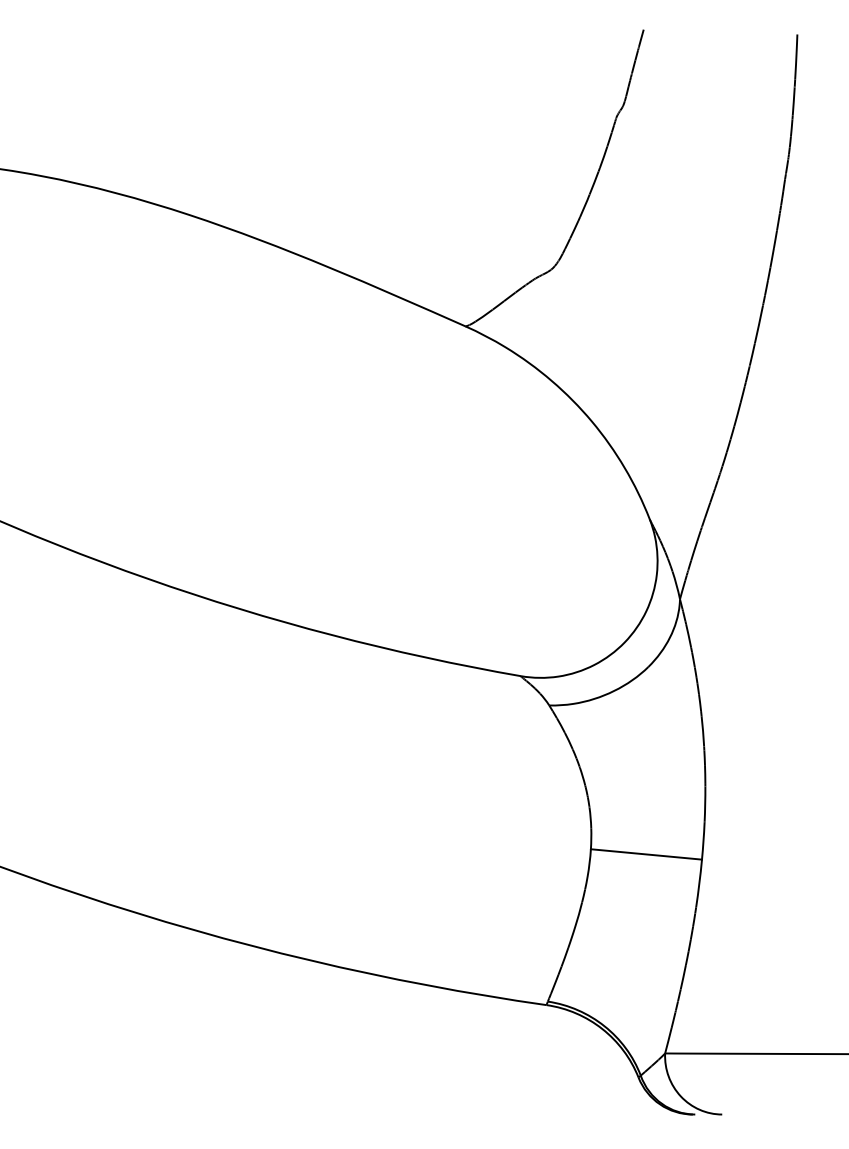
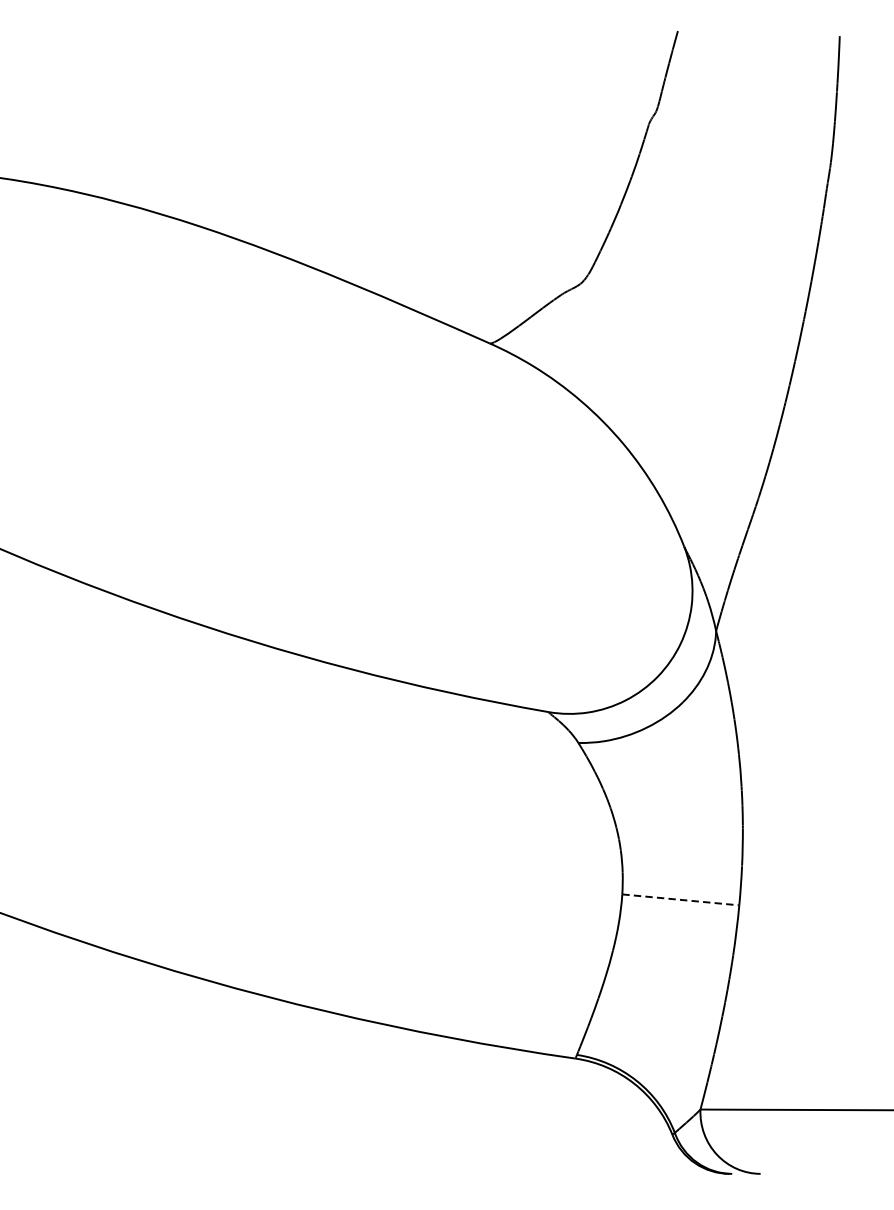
line: (646, 854) -> (680, 899), solid -> dashed

